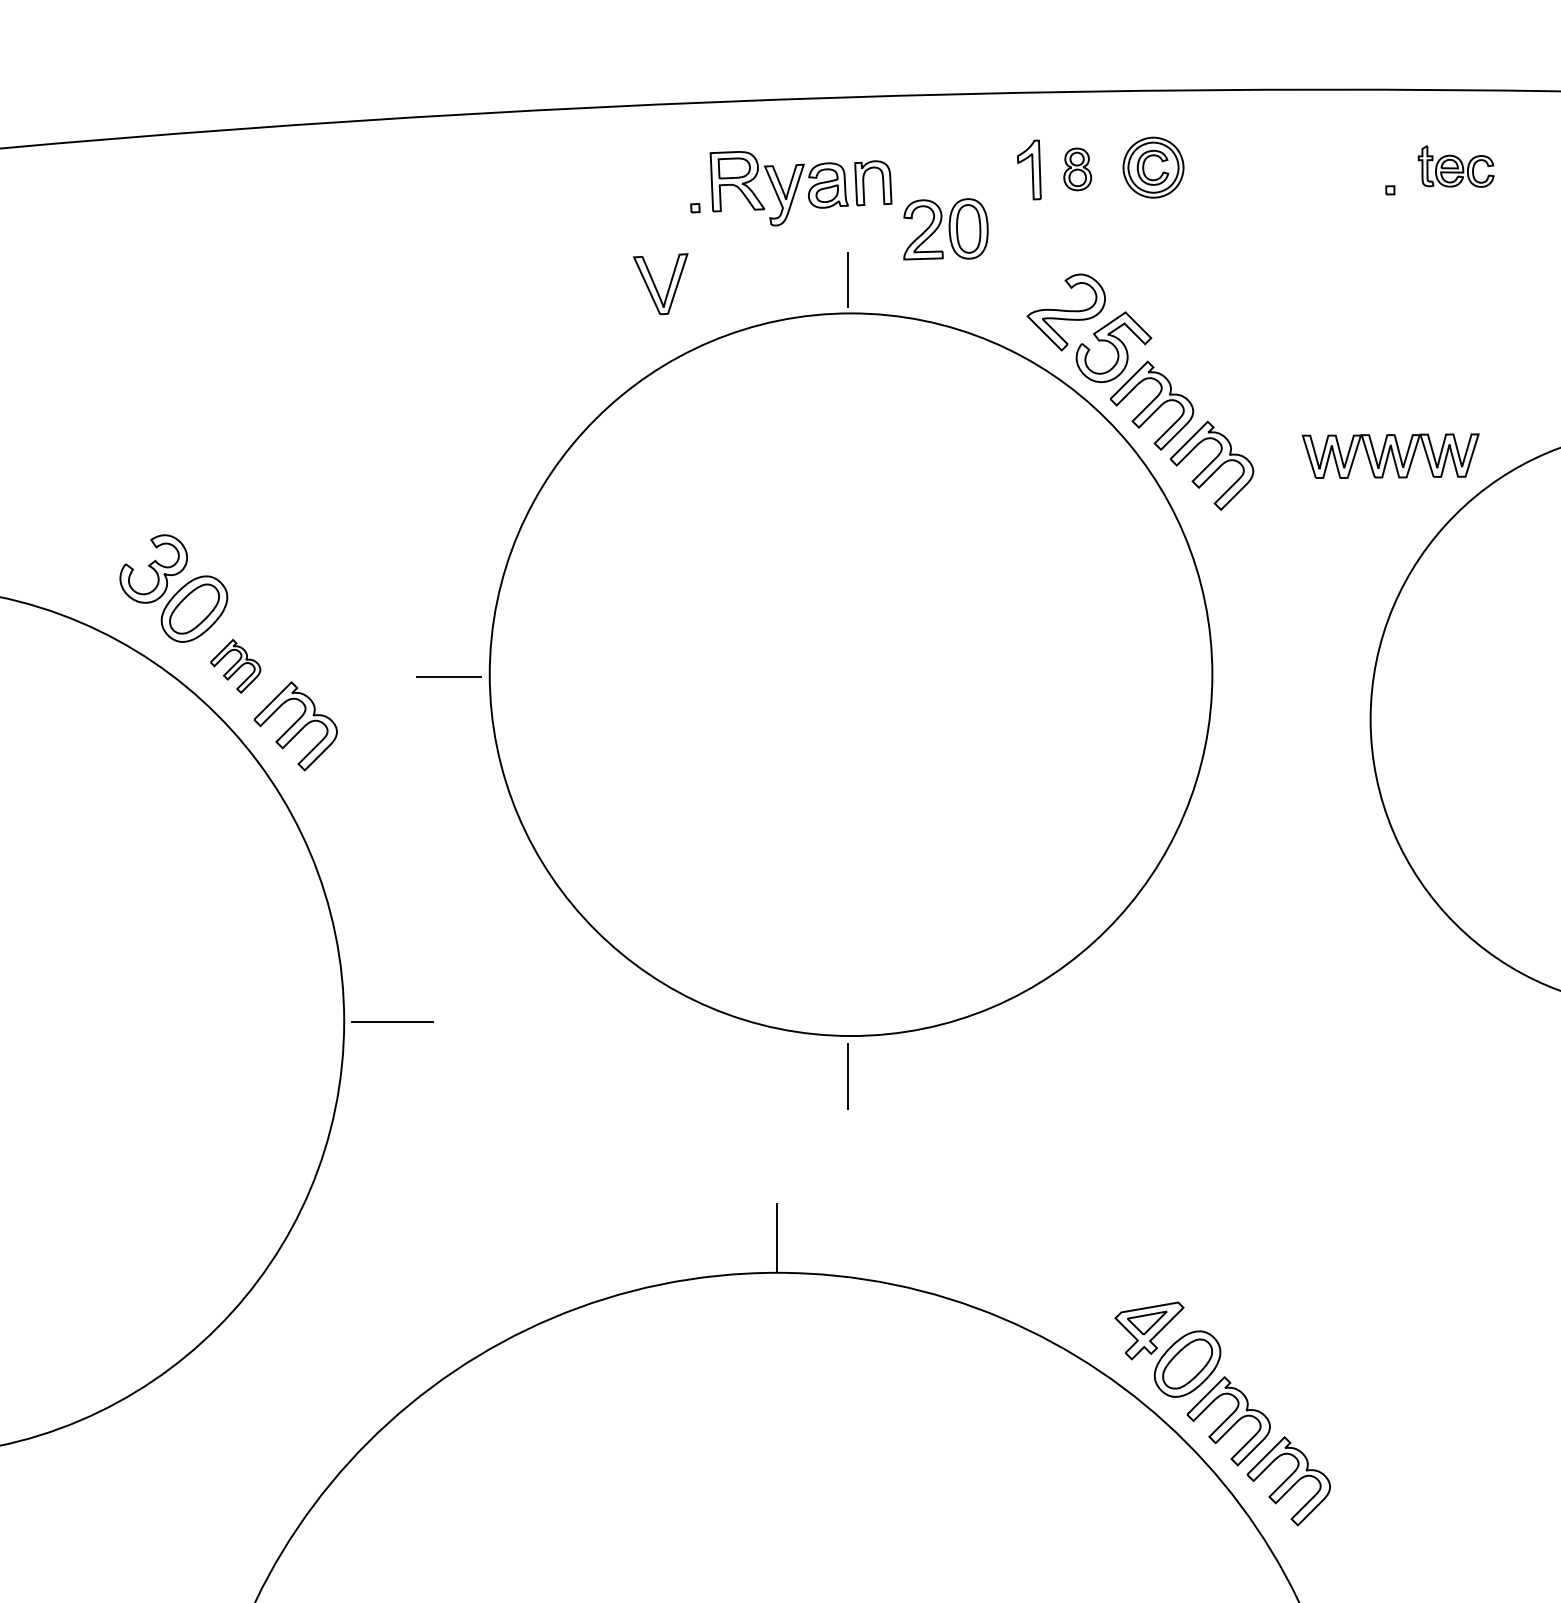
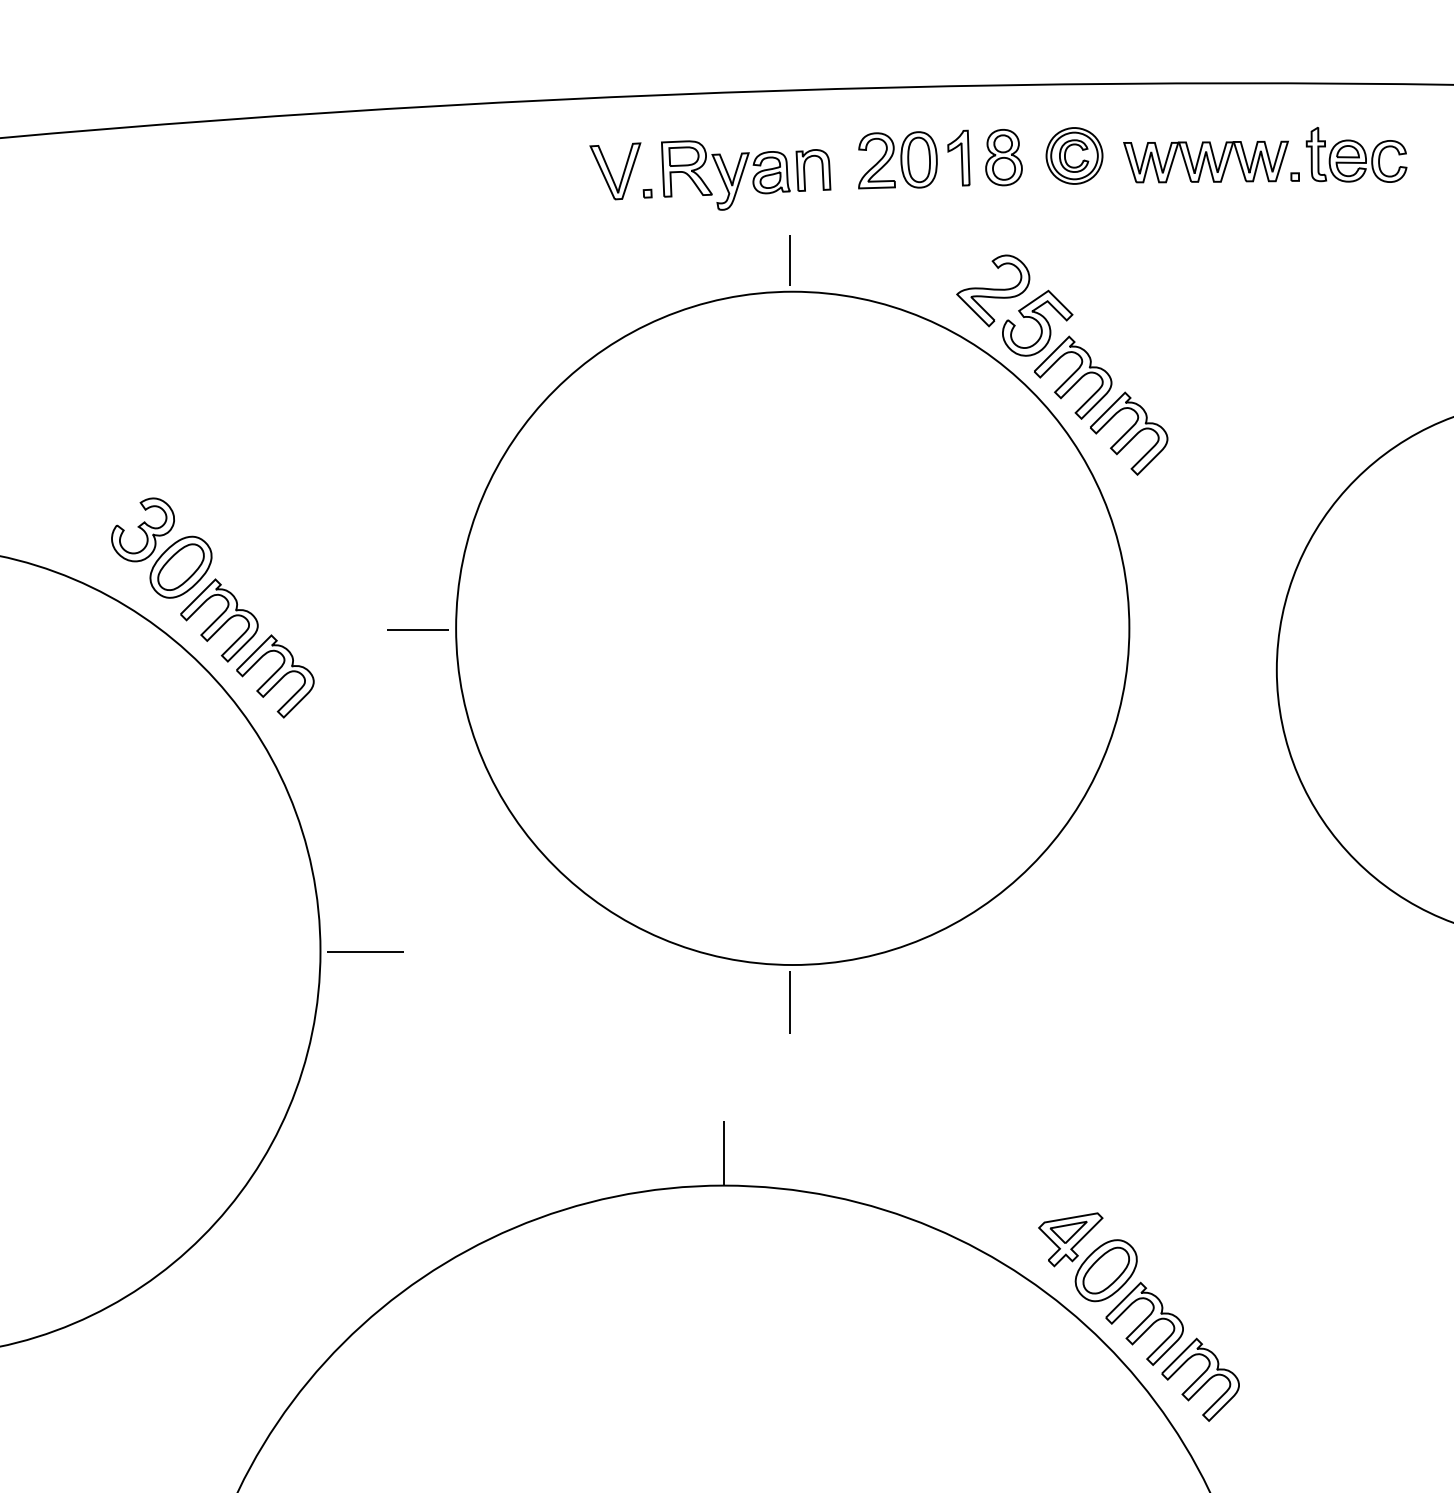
part: (1455, 166) -> (1355, 154), size x1.43
part: (1077, 169) -> (1003, 157), size x1.43
part: (945, 229) -> (897, 160), moved
part: (660, 284) -> (615, 171), moved
part: (1390, 455) -> (1205, 161), moved
part: (235, 666) -> (219, 620), size x1.67

